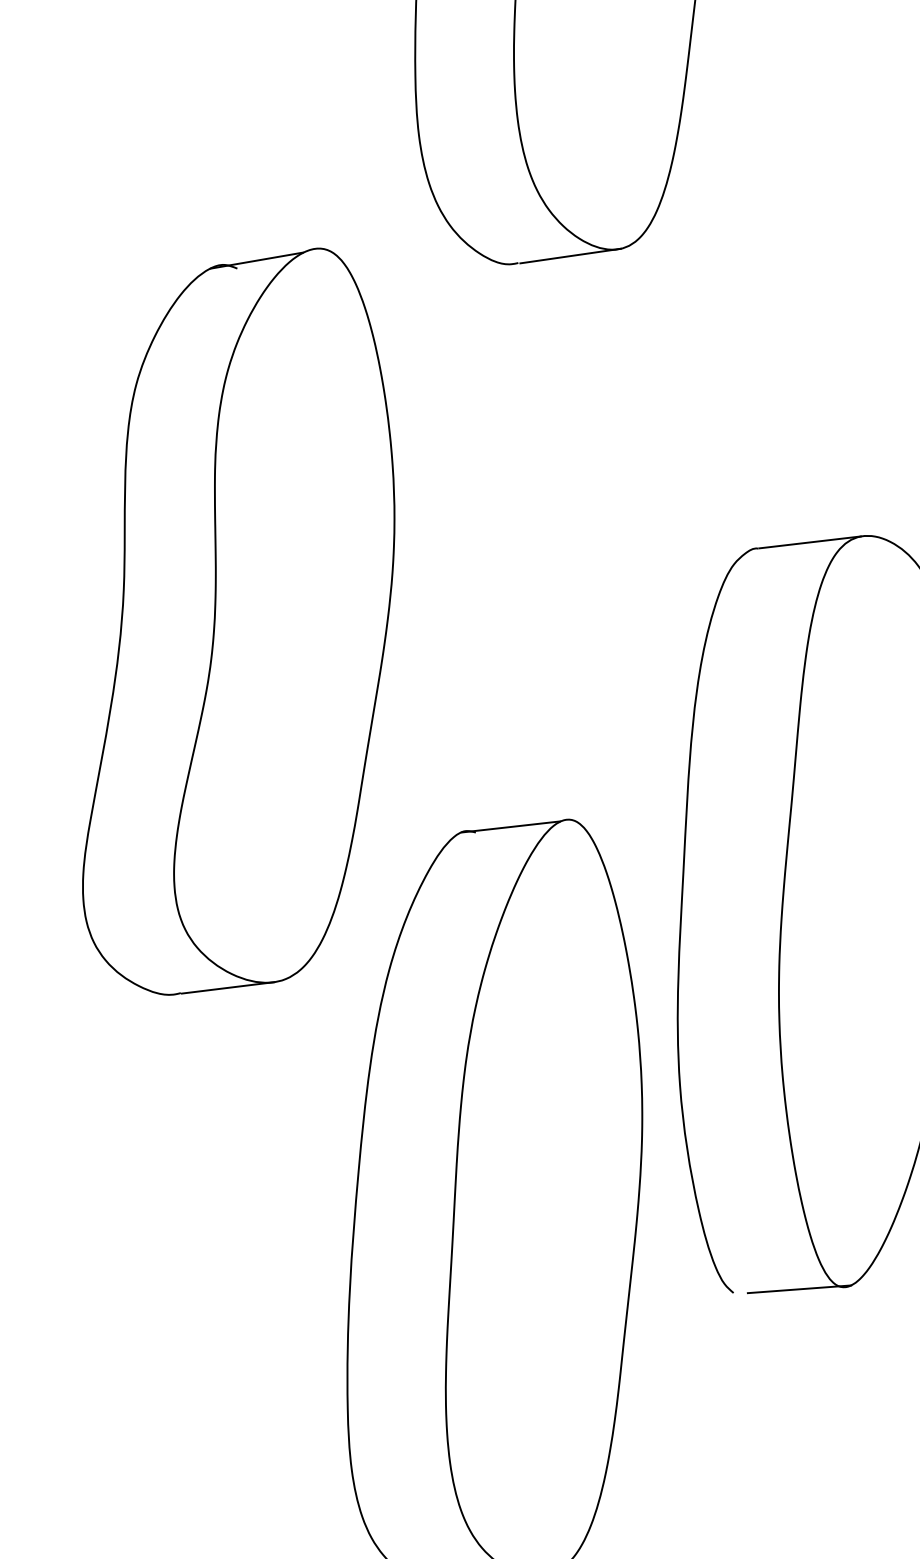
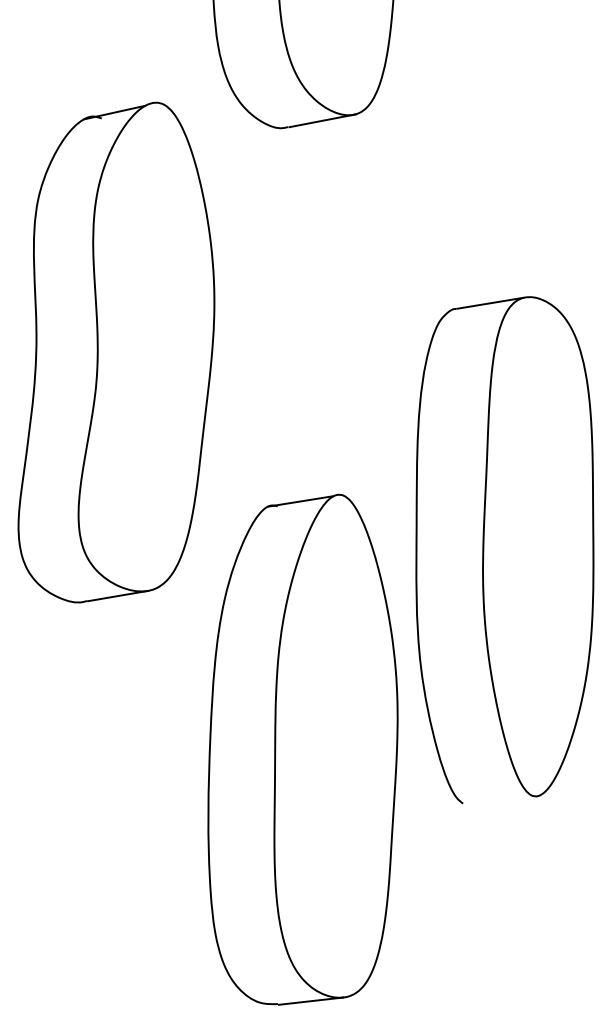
part: (242, 621) -> (116, 352), moved
line: (799, 1288) -> (506, 798), removed

